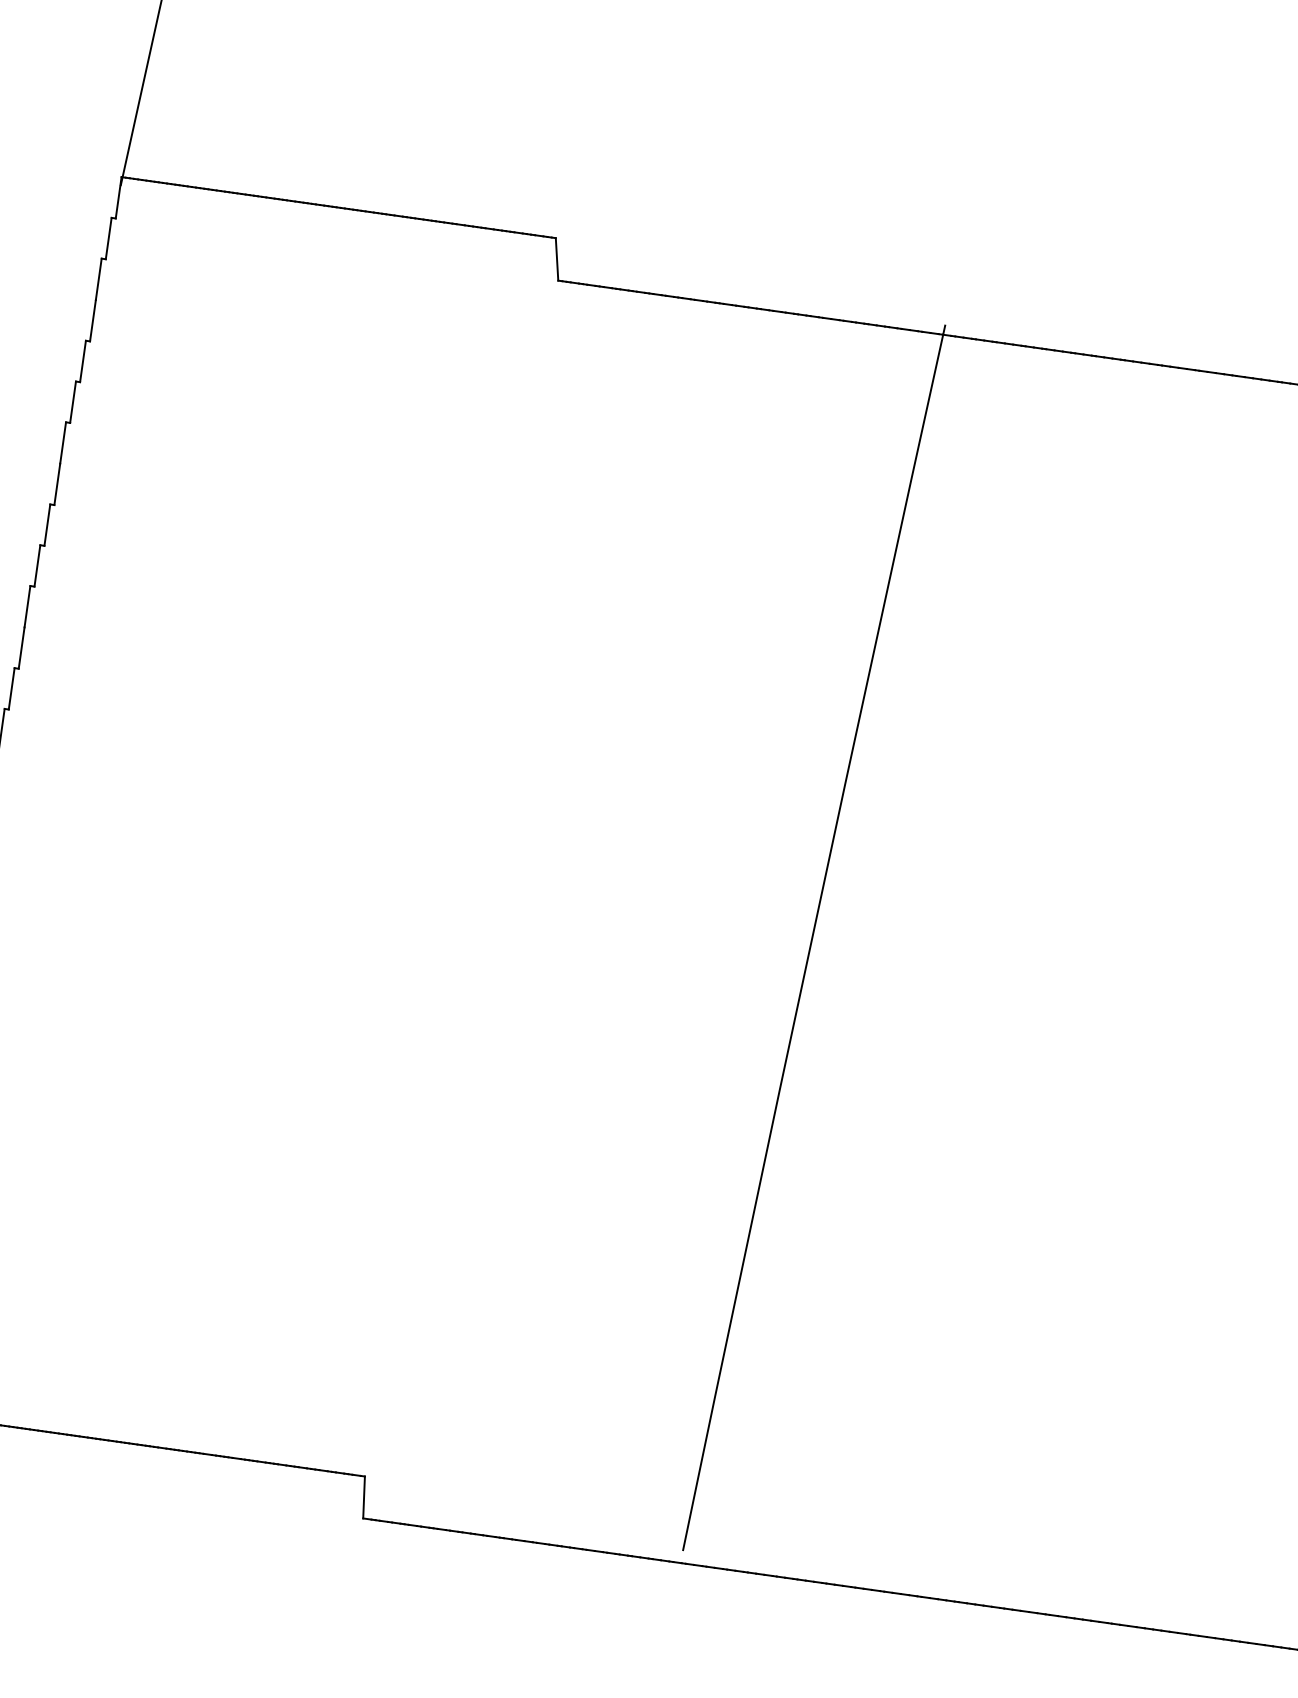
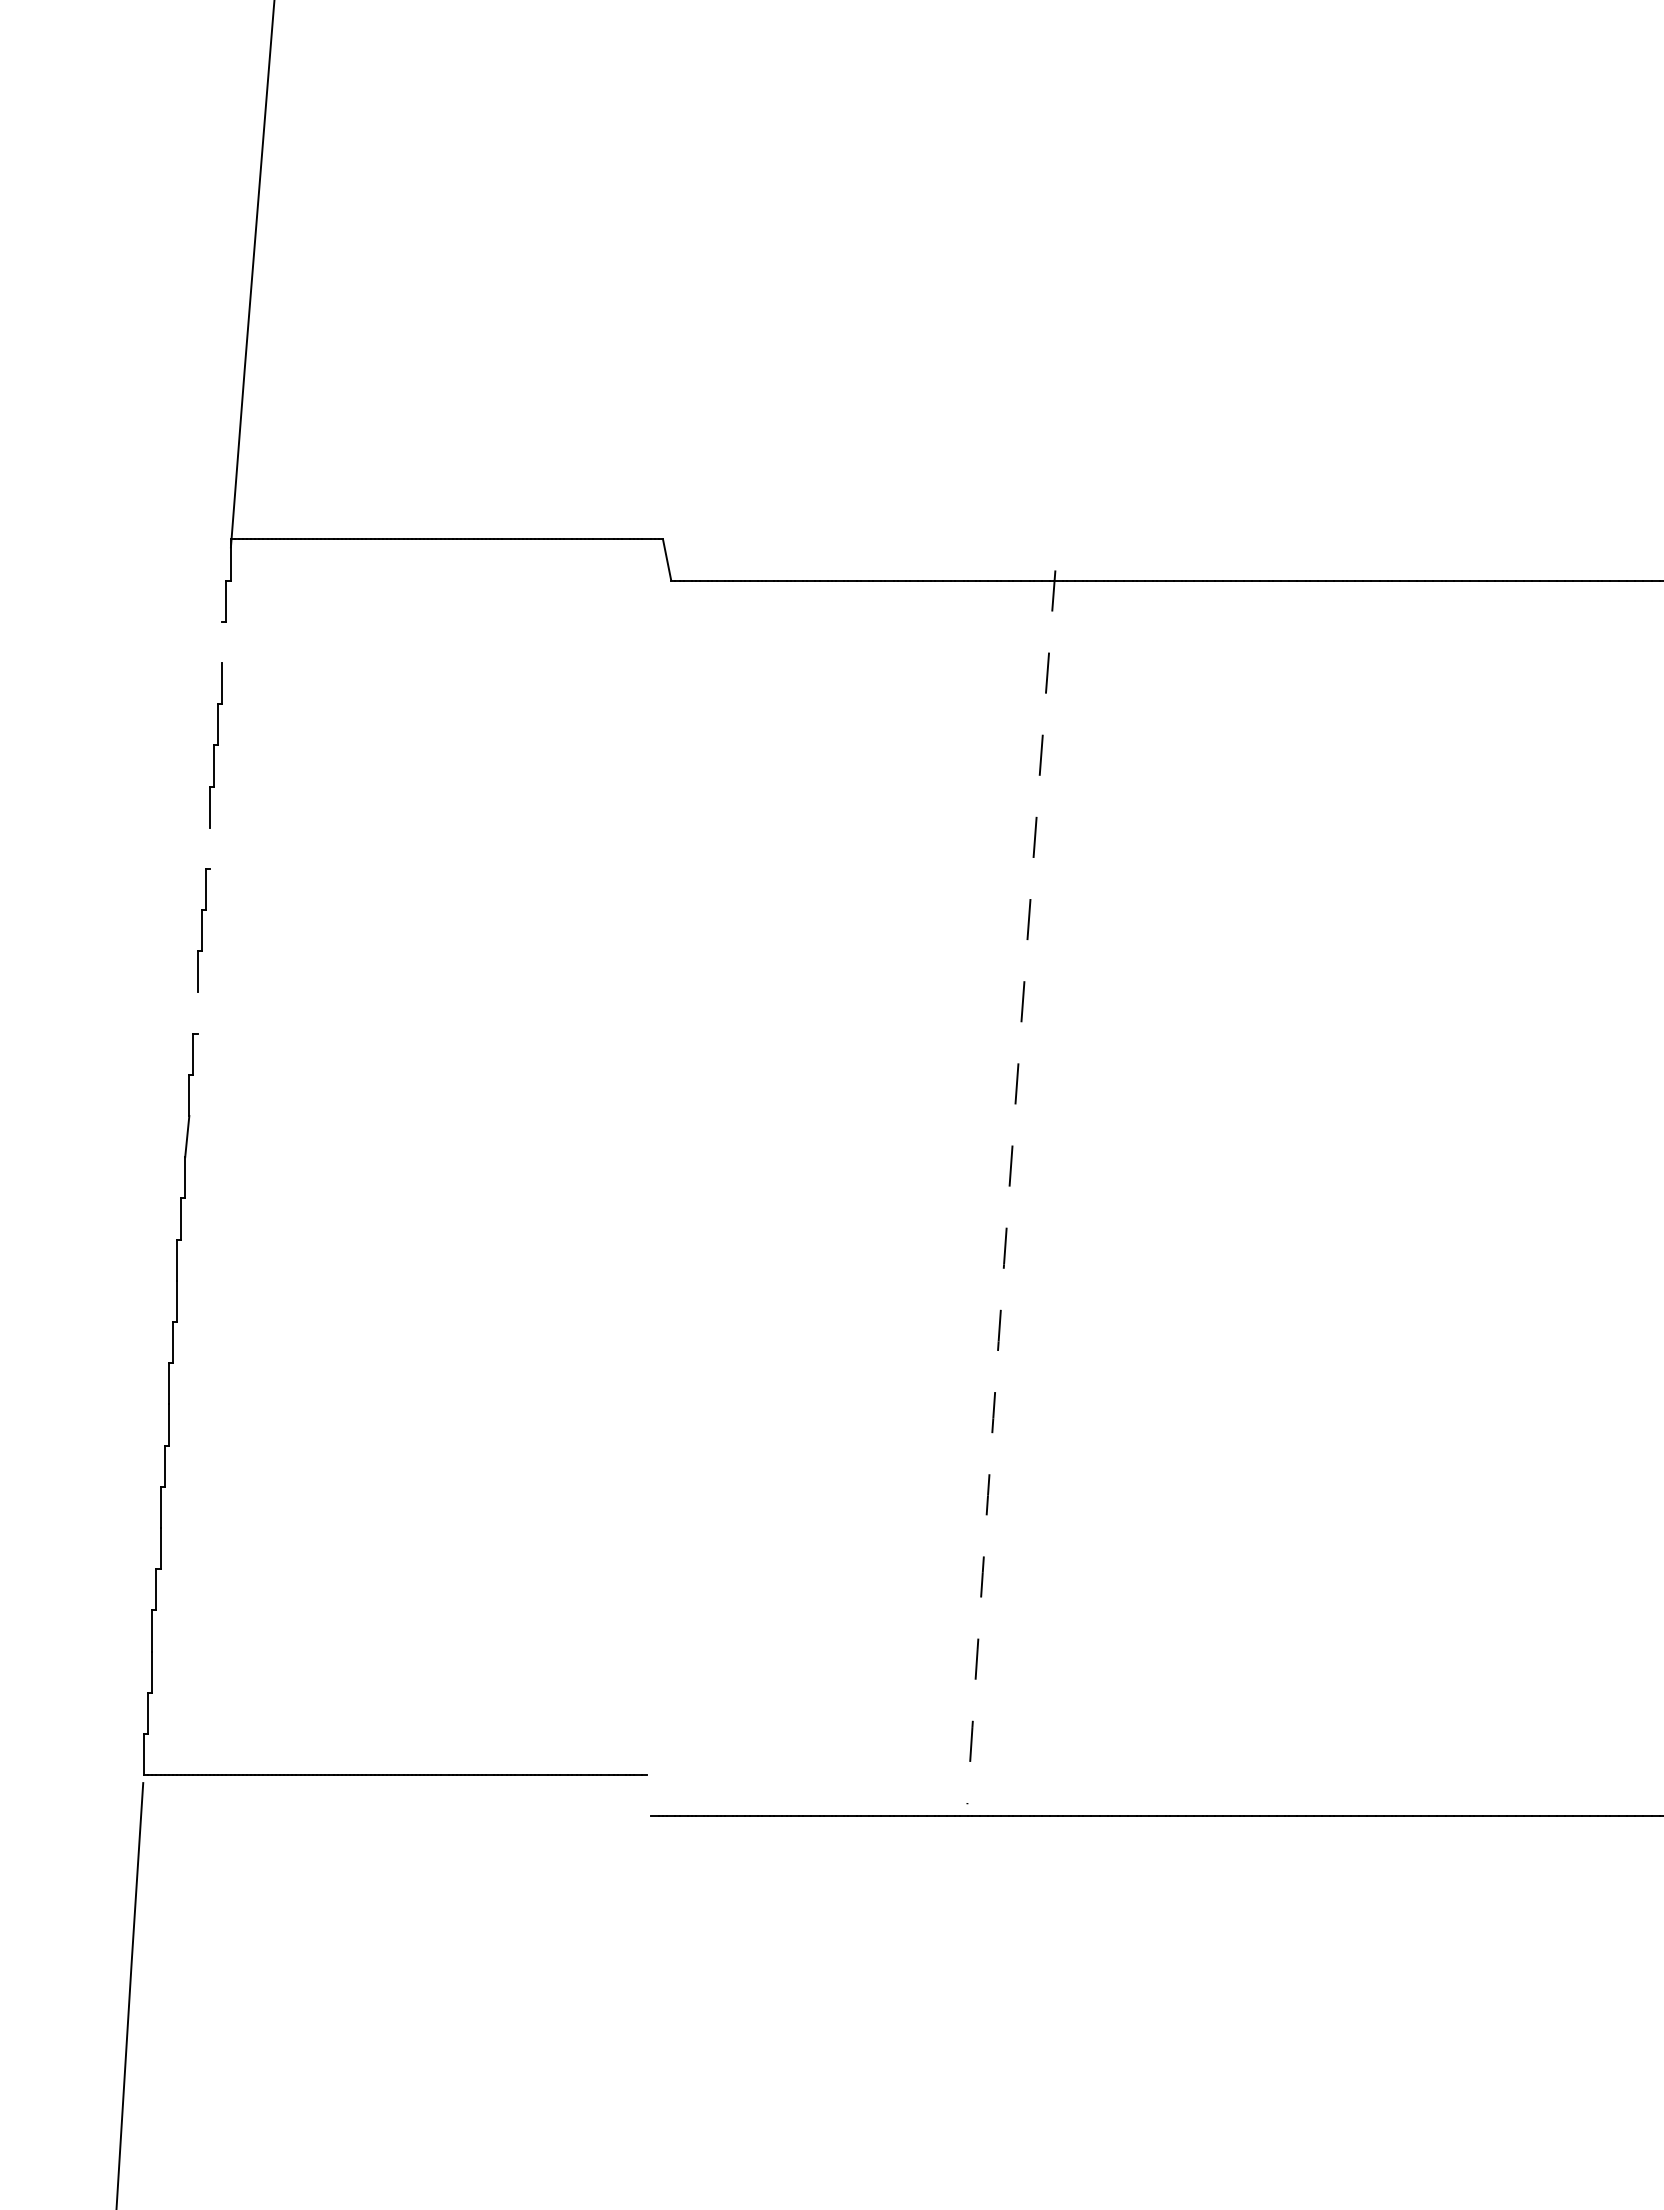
line: (99, 278) -> (222, 641), removed
line: (57, 483) -> (209, 847), removed
line: (21, 647) -> (197, 1012), removed
arc: (812, 937) -> (1009, 1187), solid -> dashed
line: (364, 1497) -> (648, 1795), removed

